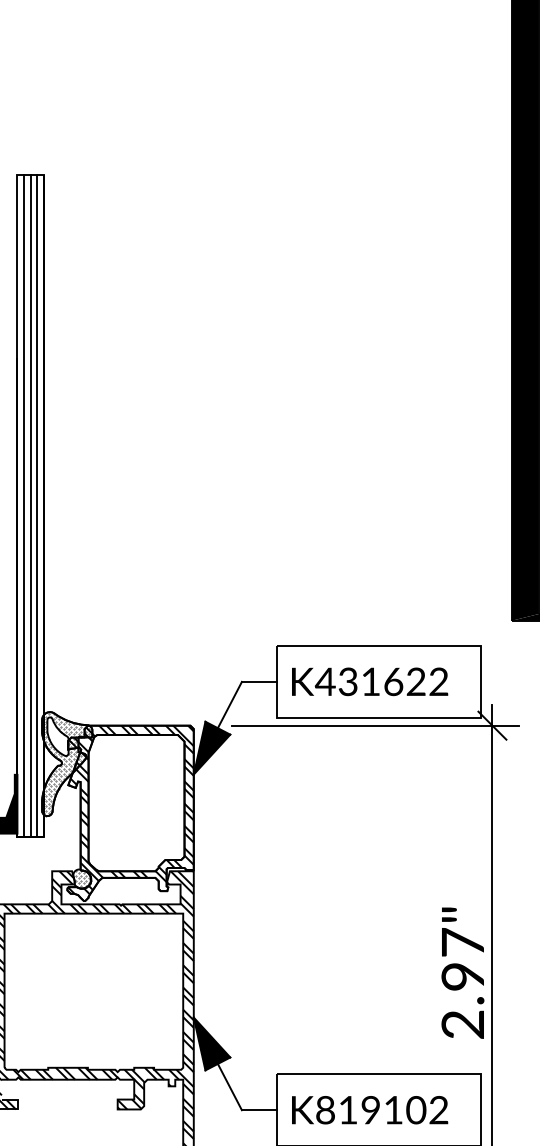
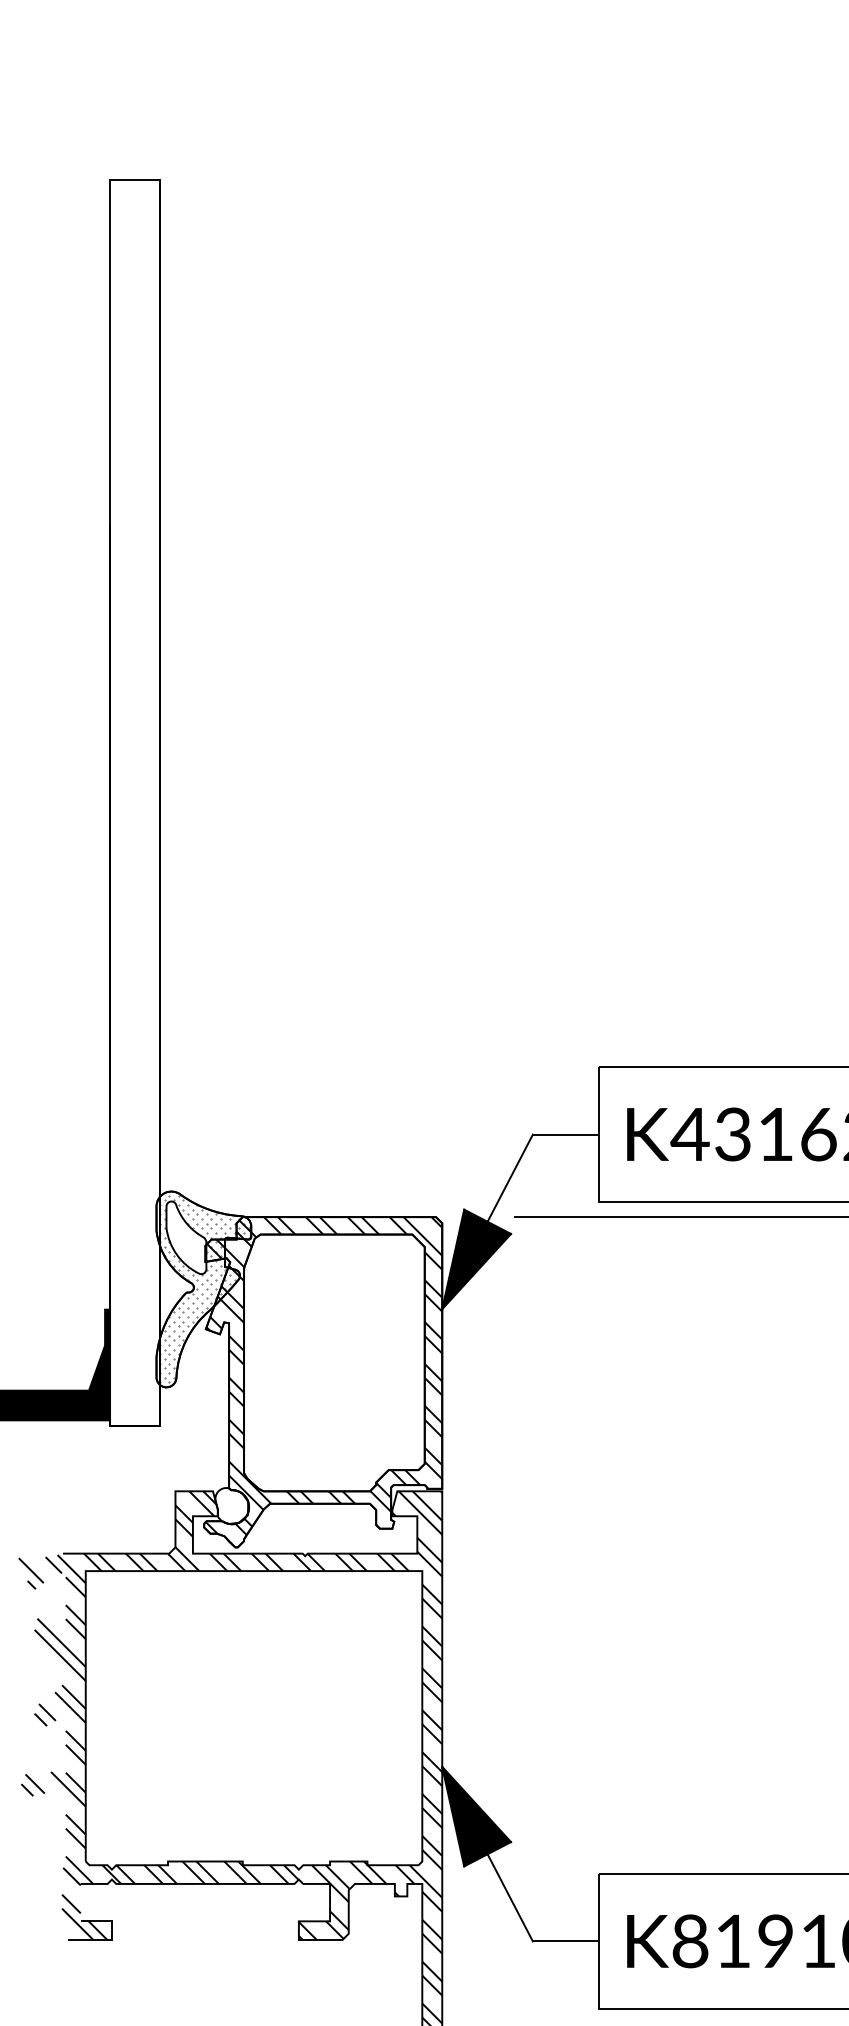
line: (24, 505) -> (123, 802), removed
line: (30, 505) -> (134, 802), removed
line: (37, 505) -> (147, 802), removed
hatch: (83, 879) -> (234, 1506), removed

